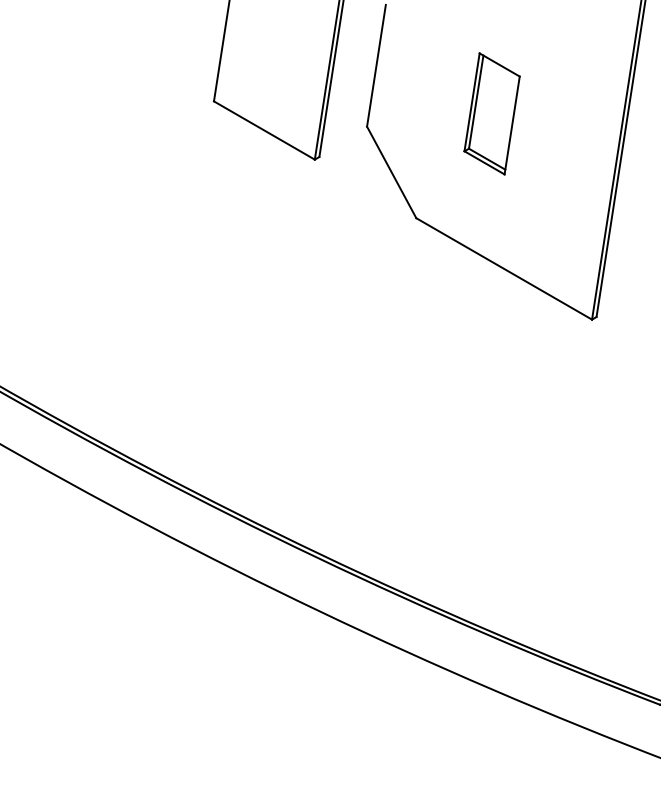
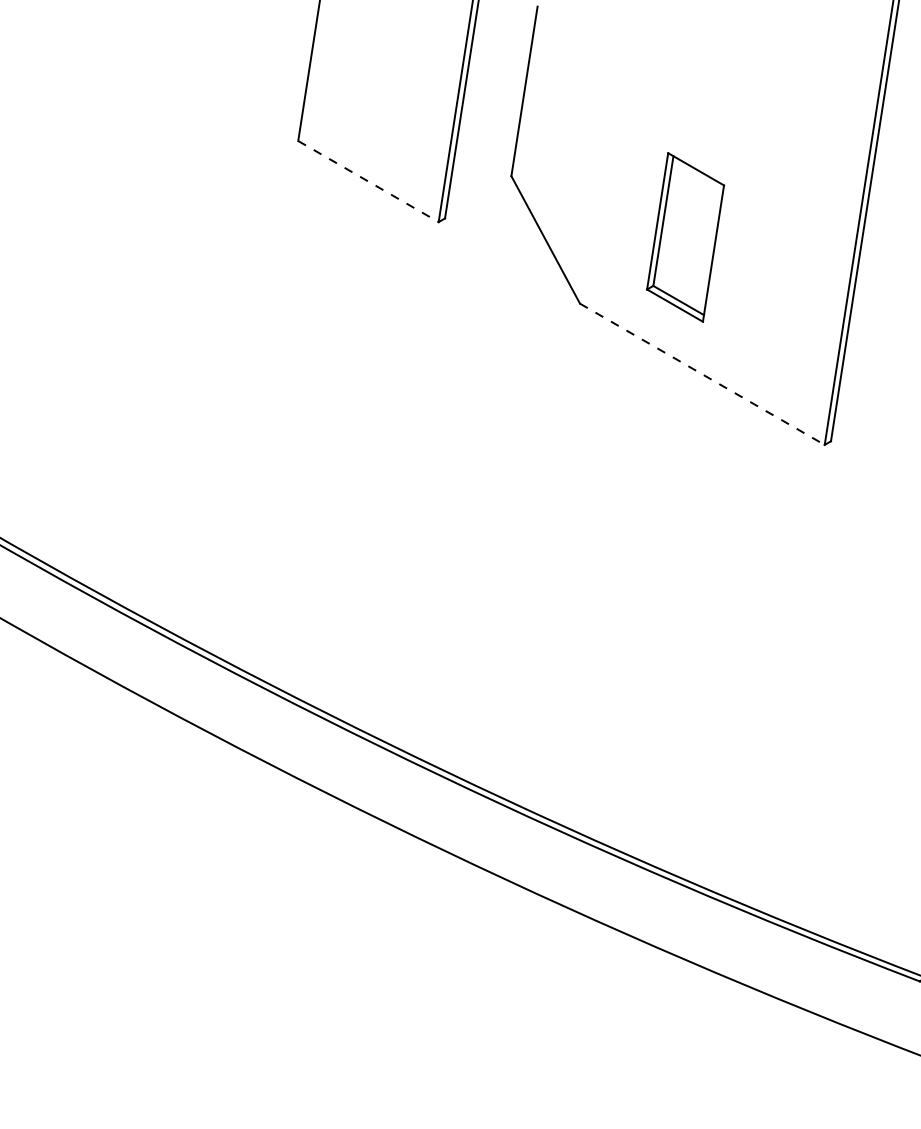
part: (492, 113) -> (685, 237), moved
line: (264, 130) -> (368, 181), solid -> dashed
line: (504, 269) -> (702, 374), solid -> dashed

